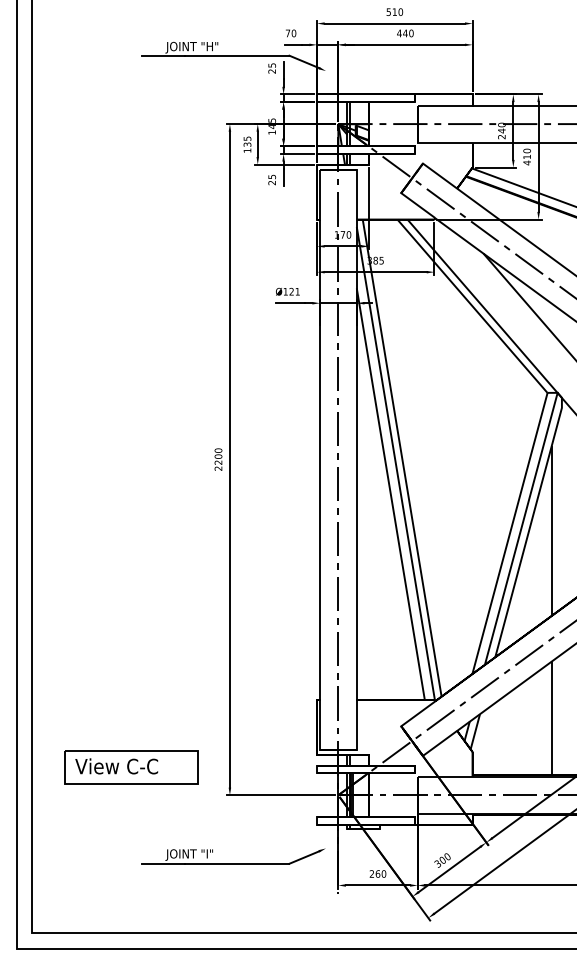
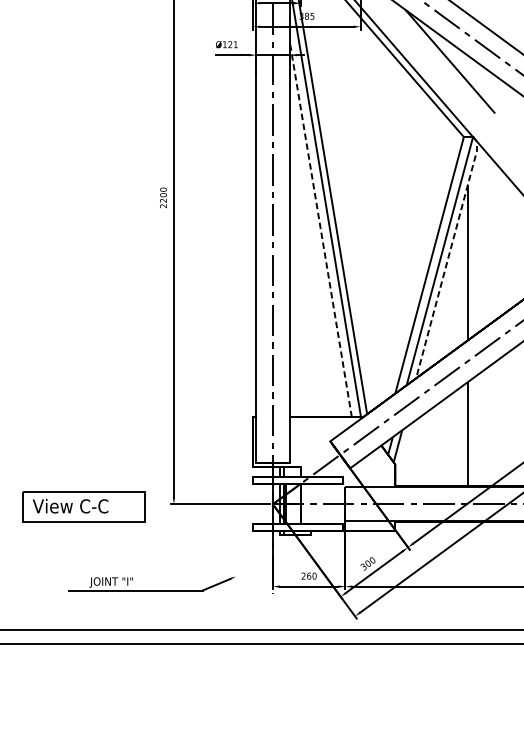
line: (390, 494) -> (320, 229), solid -> dashed
line: (531, 523) -> (449, 256), solid -> dashed
part: (131, 767) -> (84, 507), moved
part: (233, 863) -> (151, 590), moved

